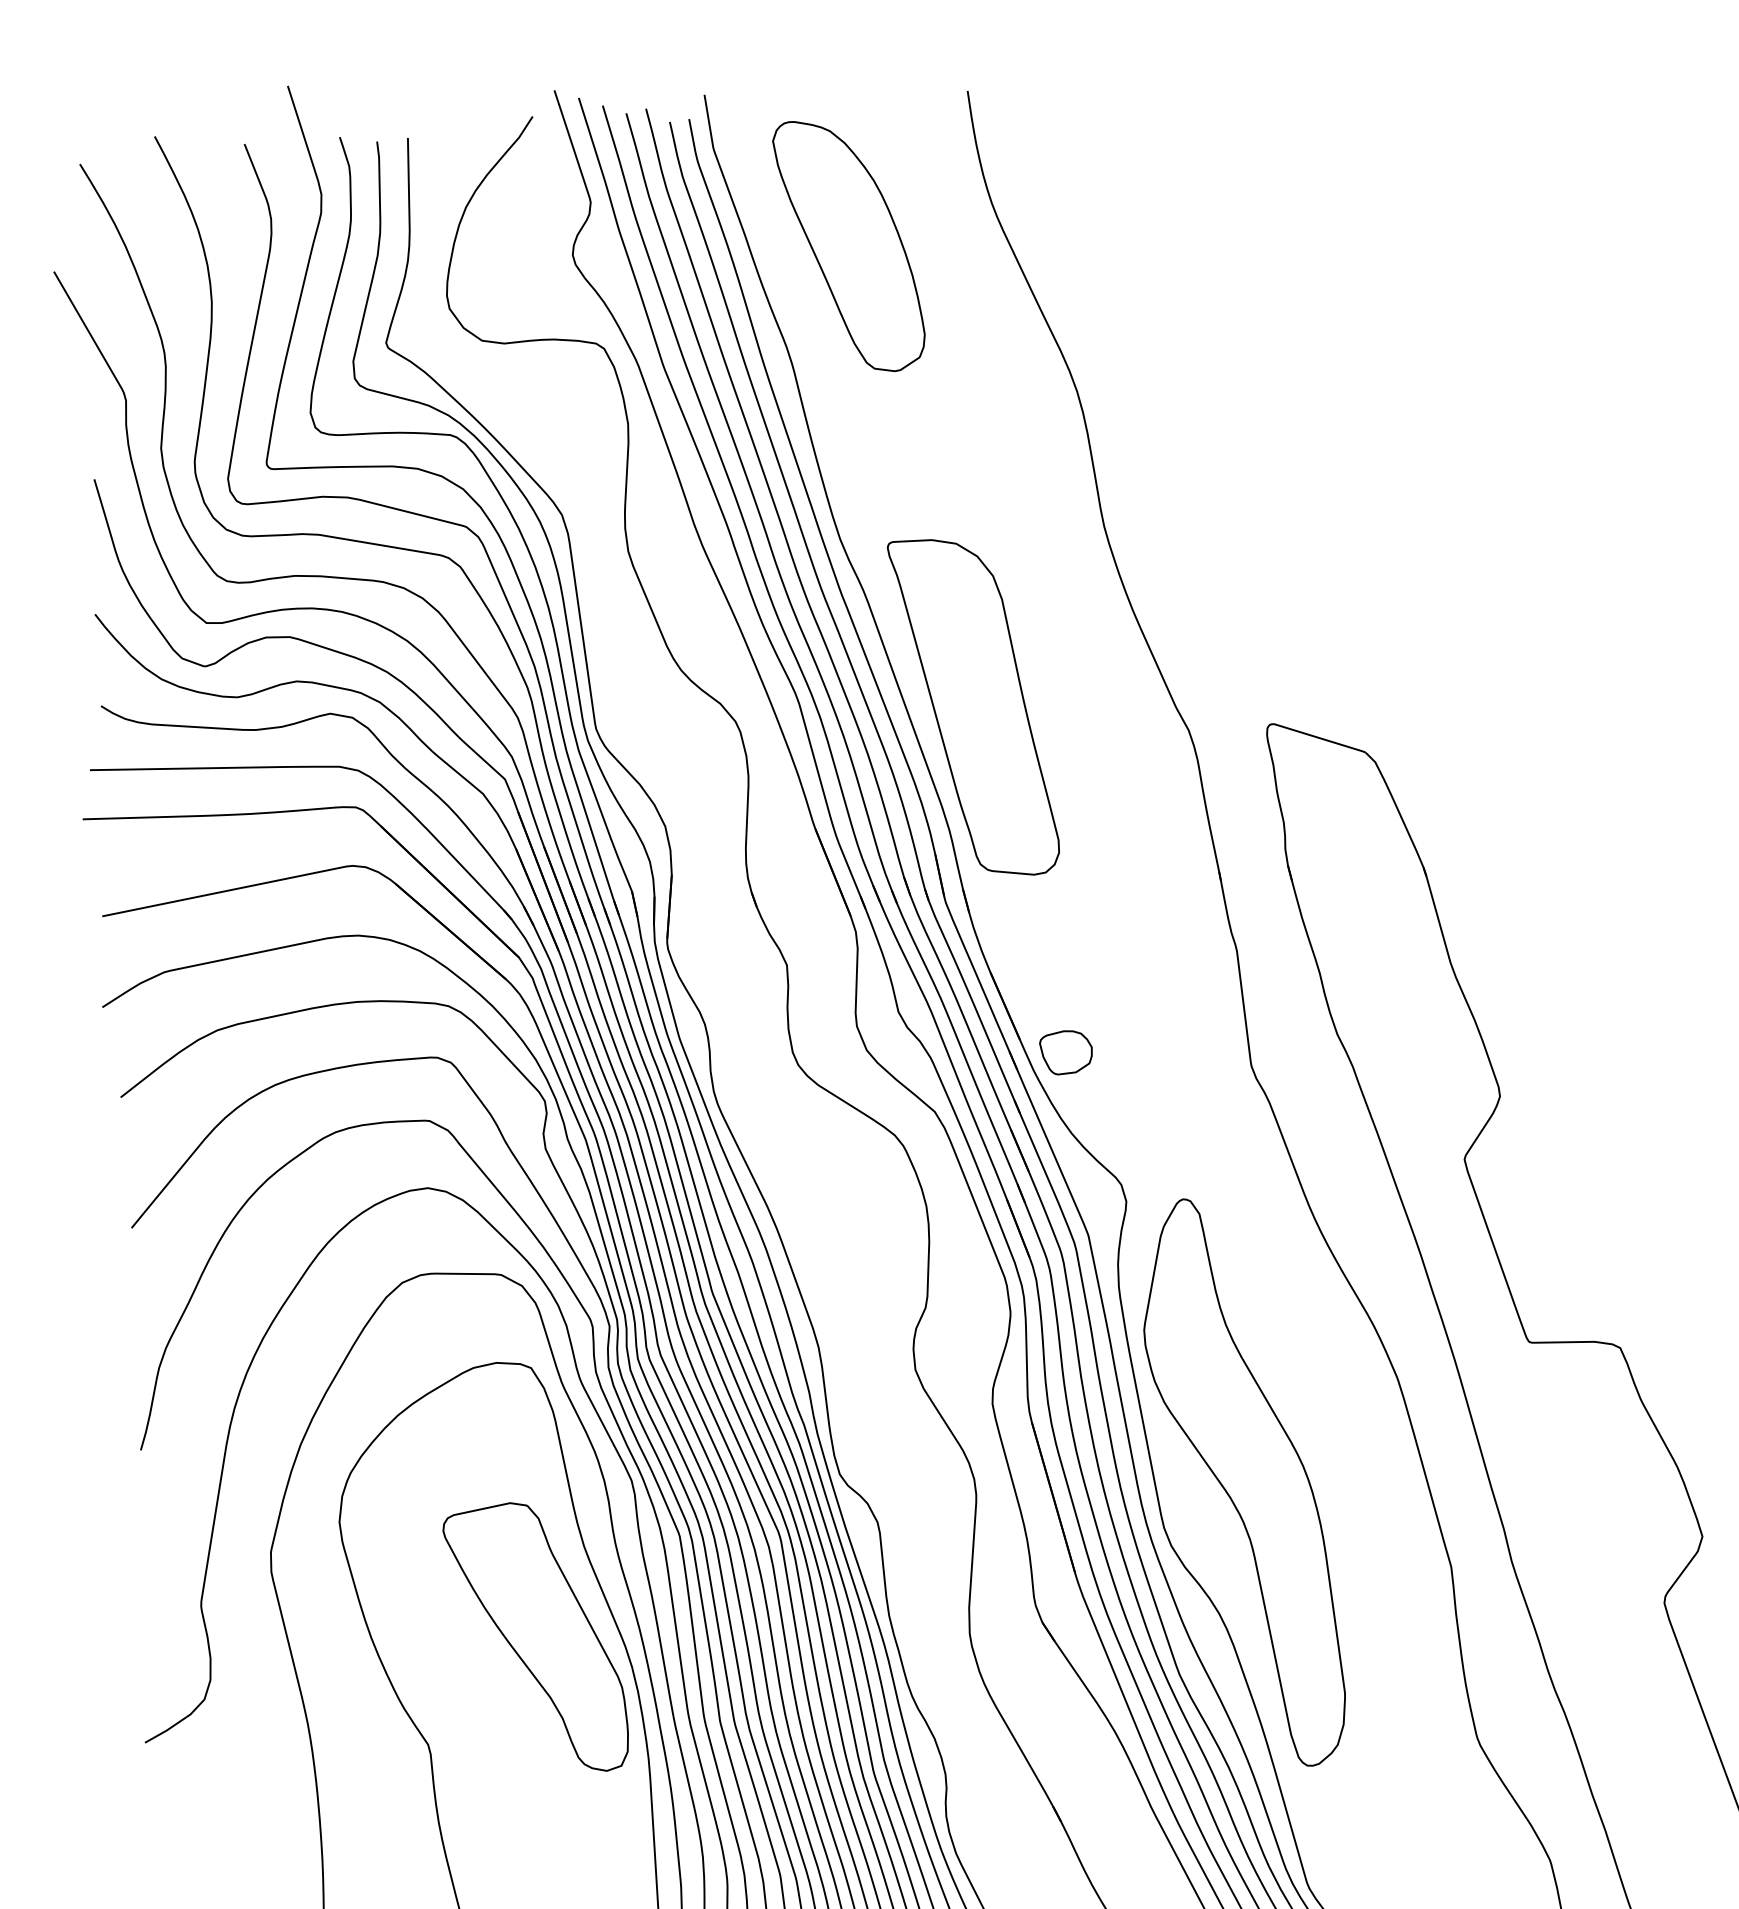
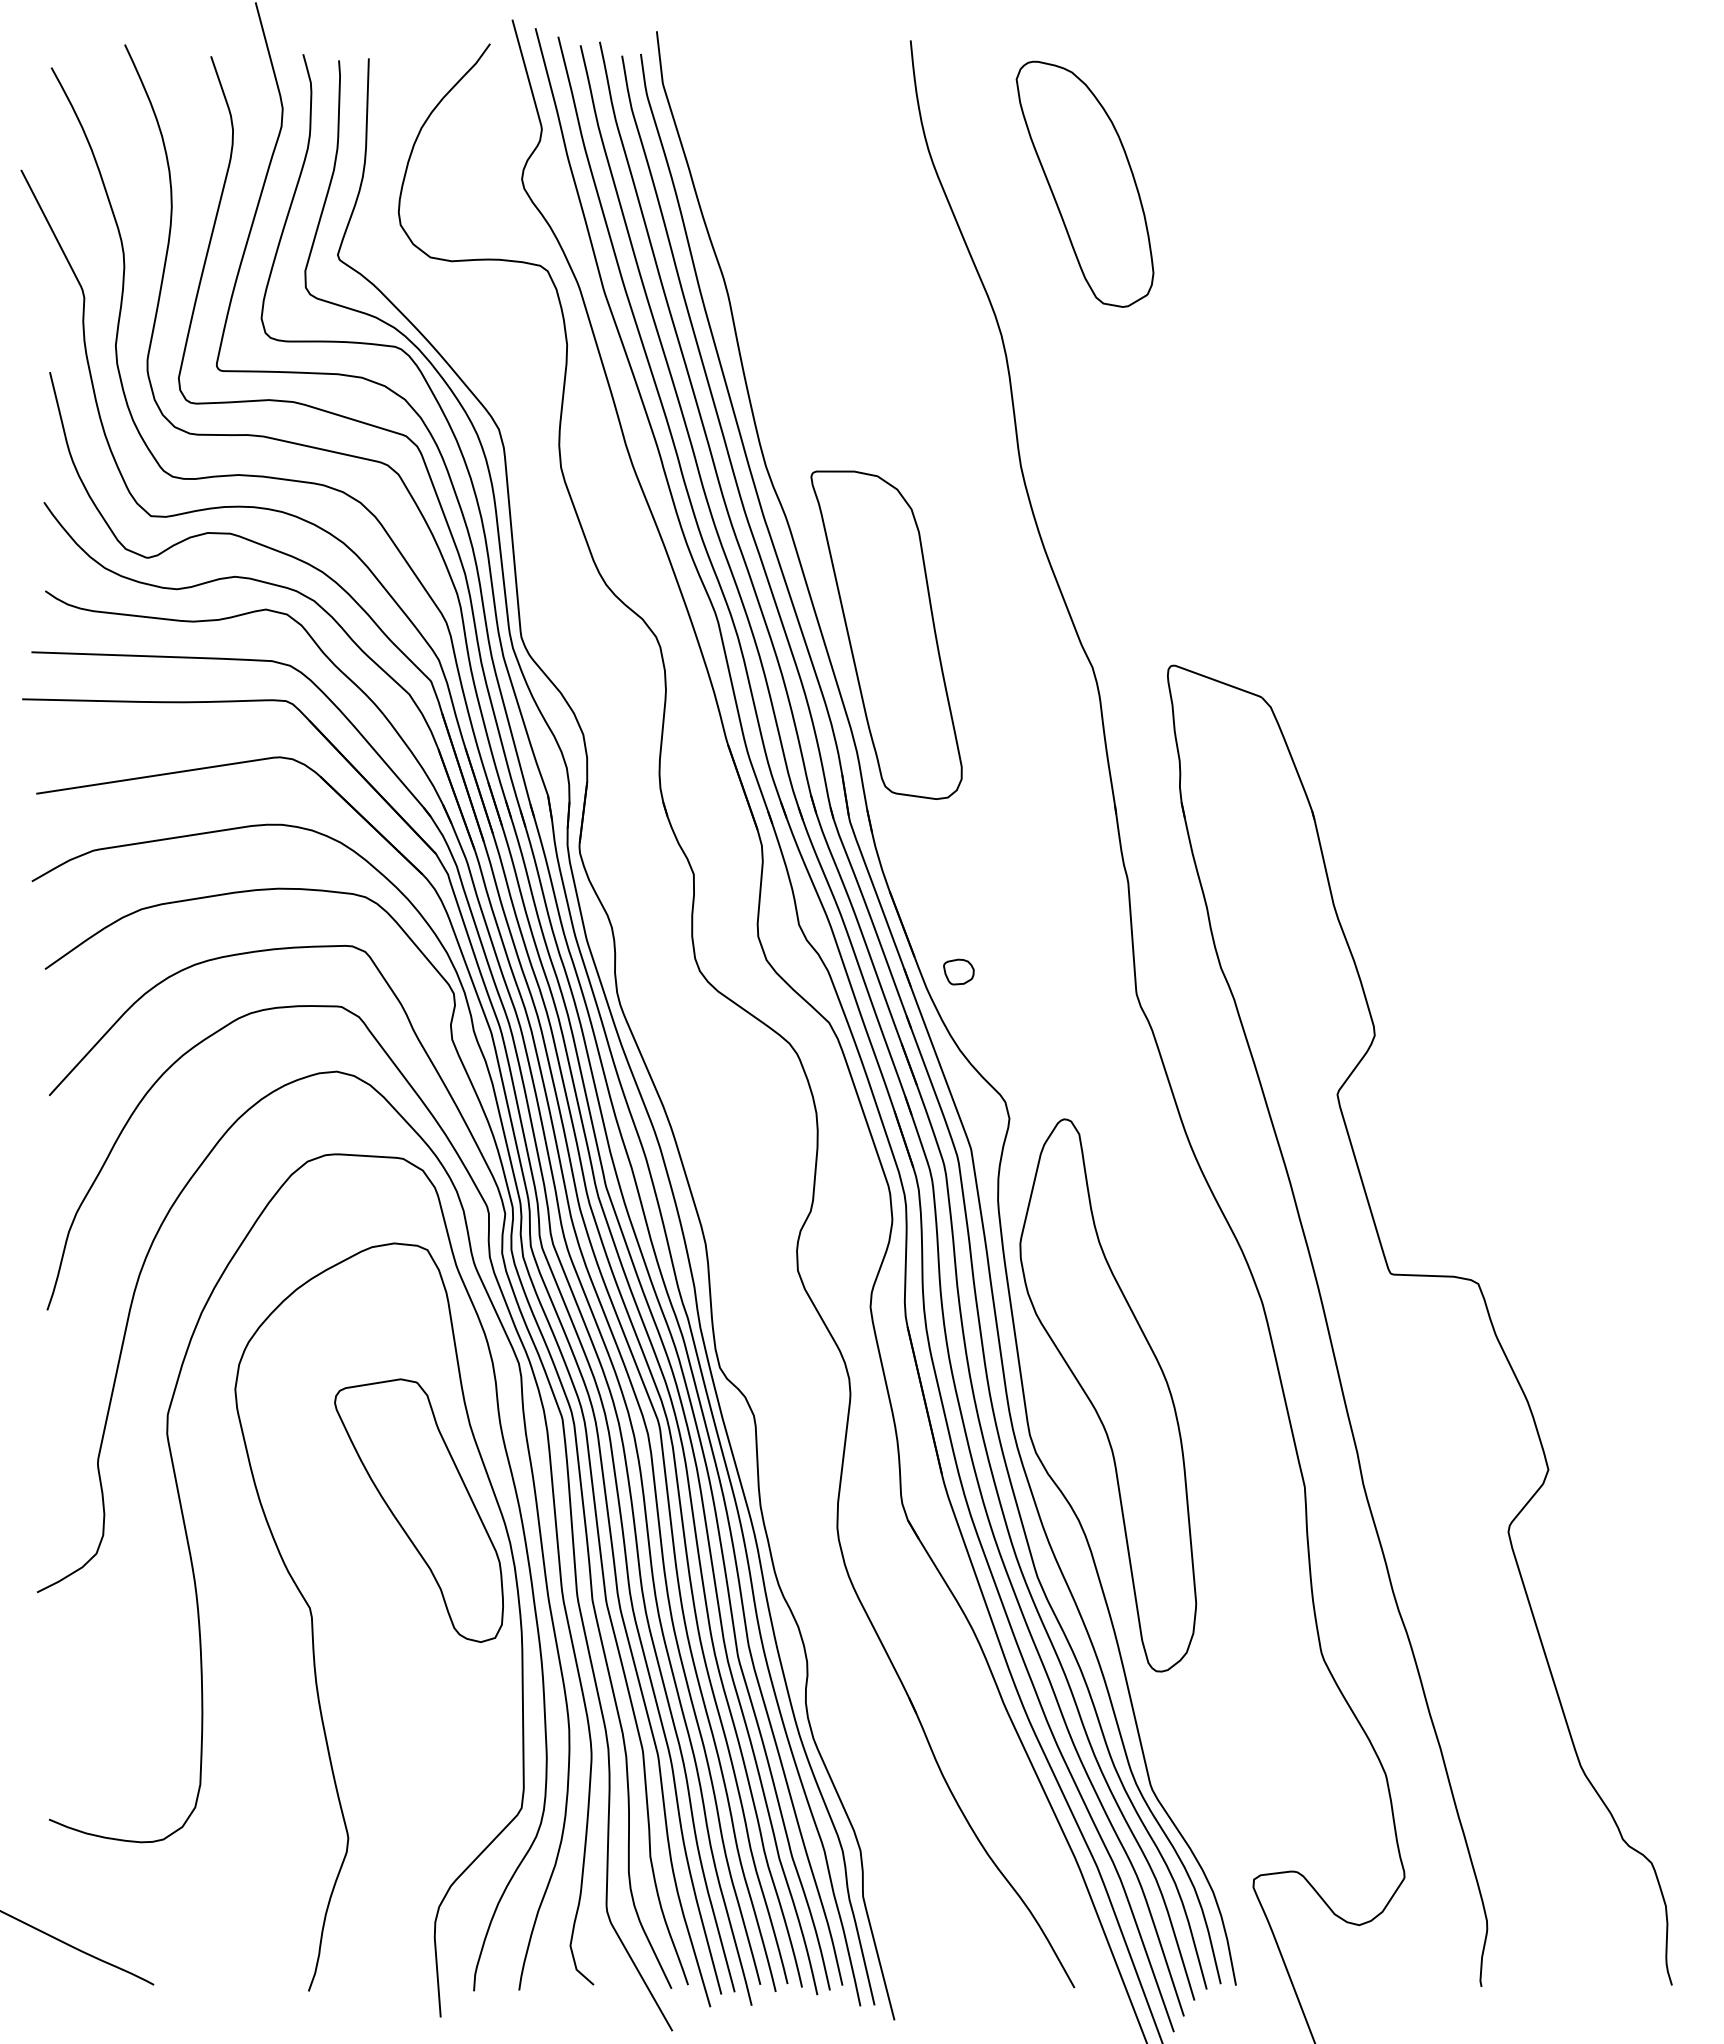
part: (848, 245) -> (1084, 183), moved
part: (1065, 1051) -> (958, 971), size x0.6

